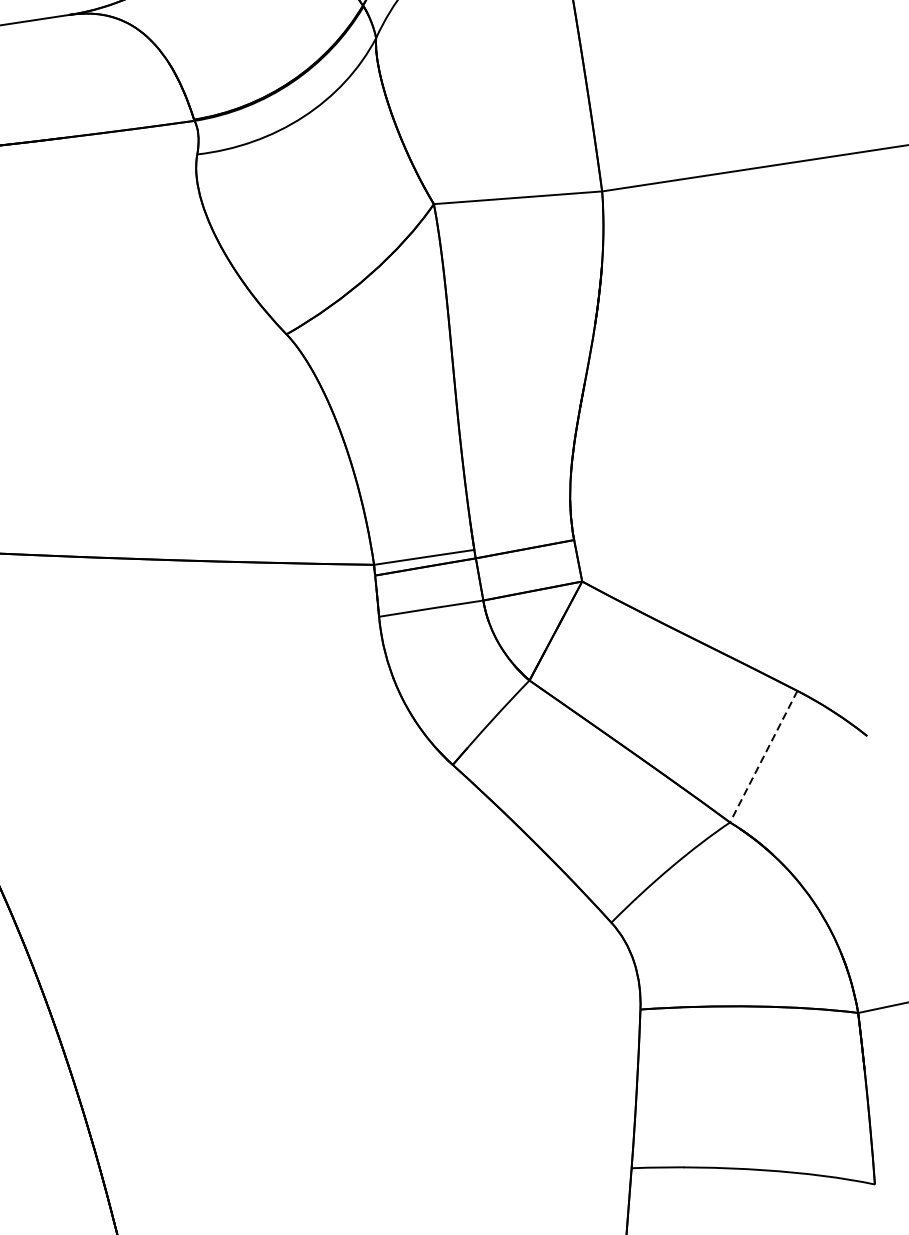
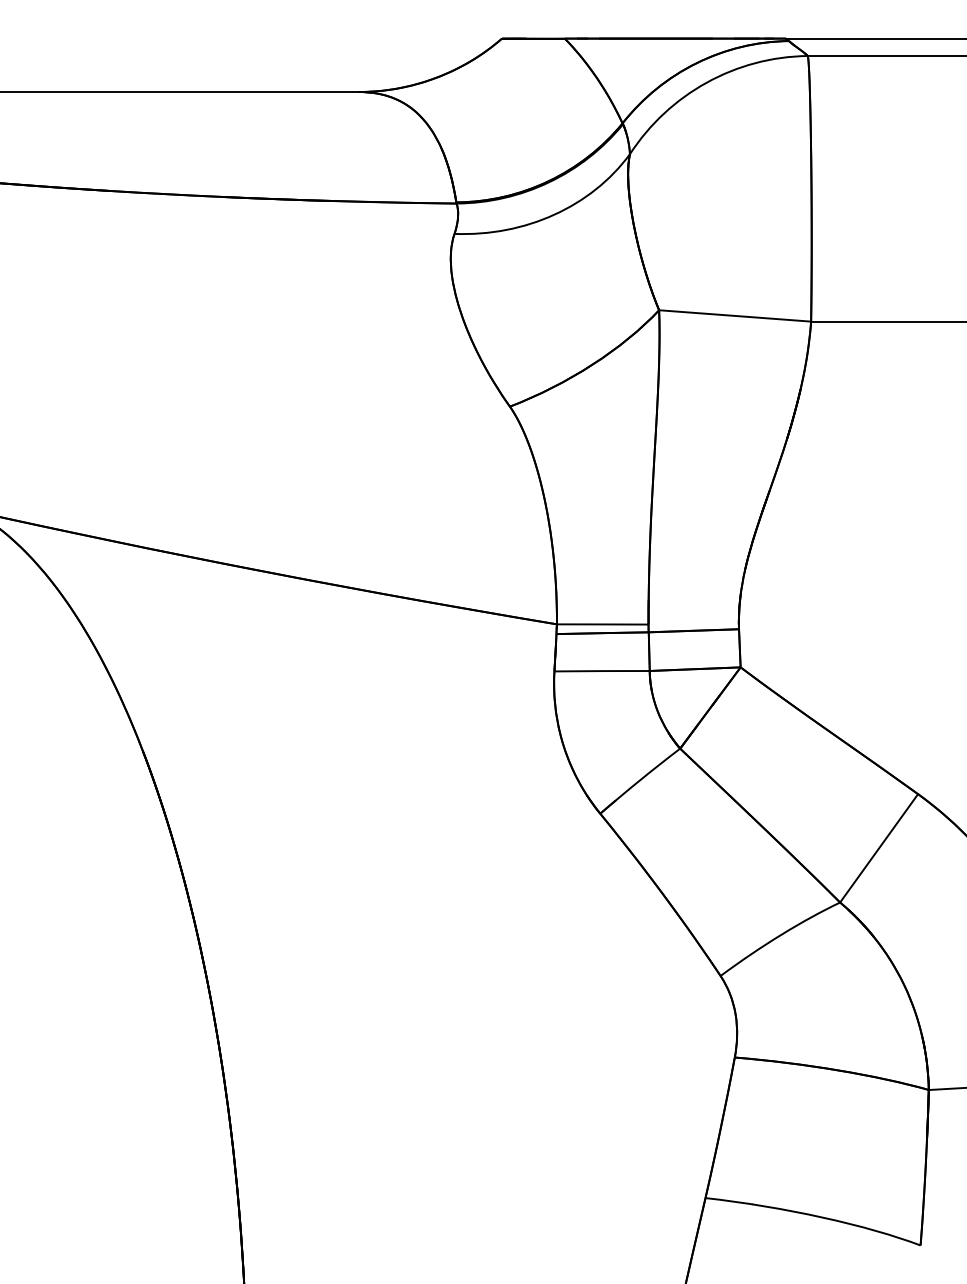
line: (764, 756) -> (879, 848), dashed -> solid

